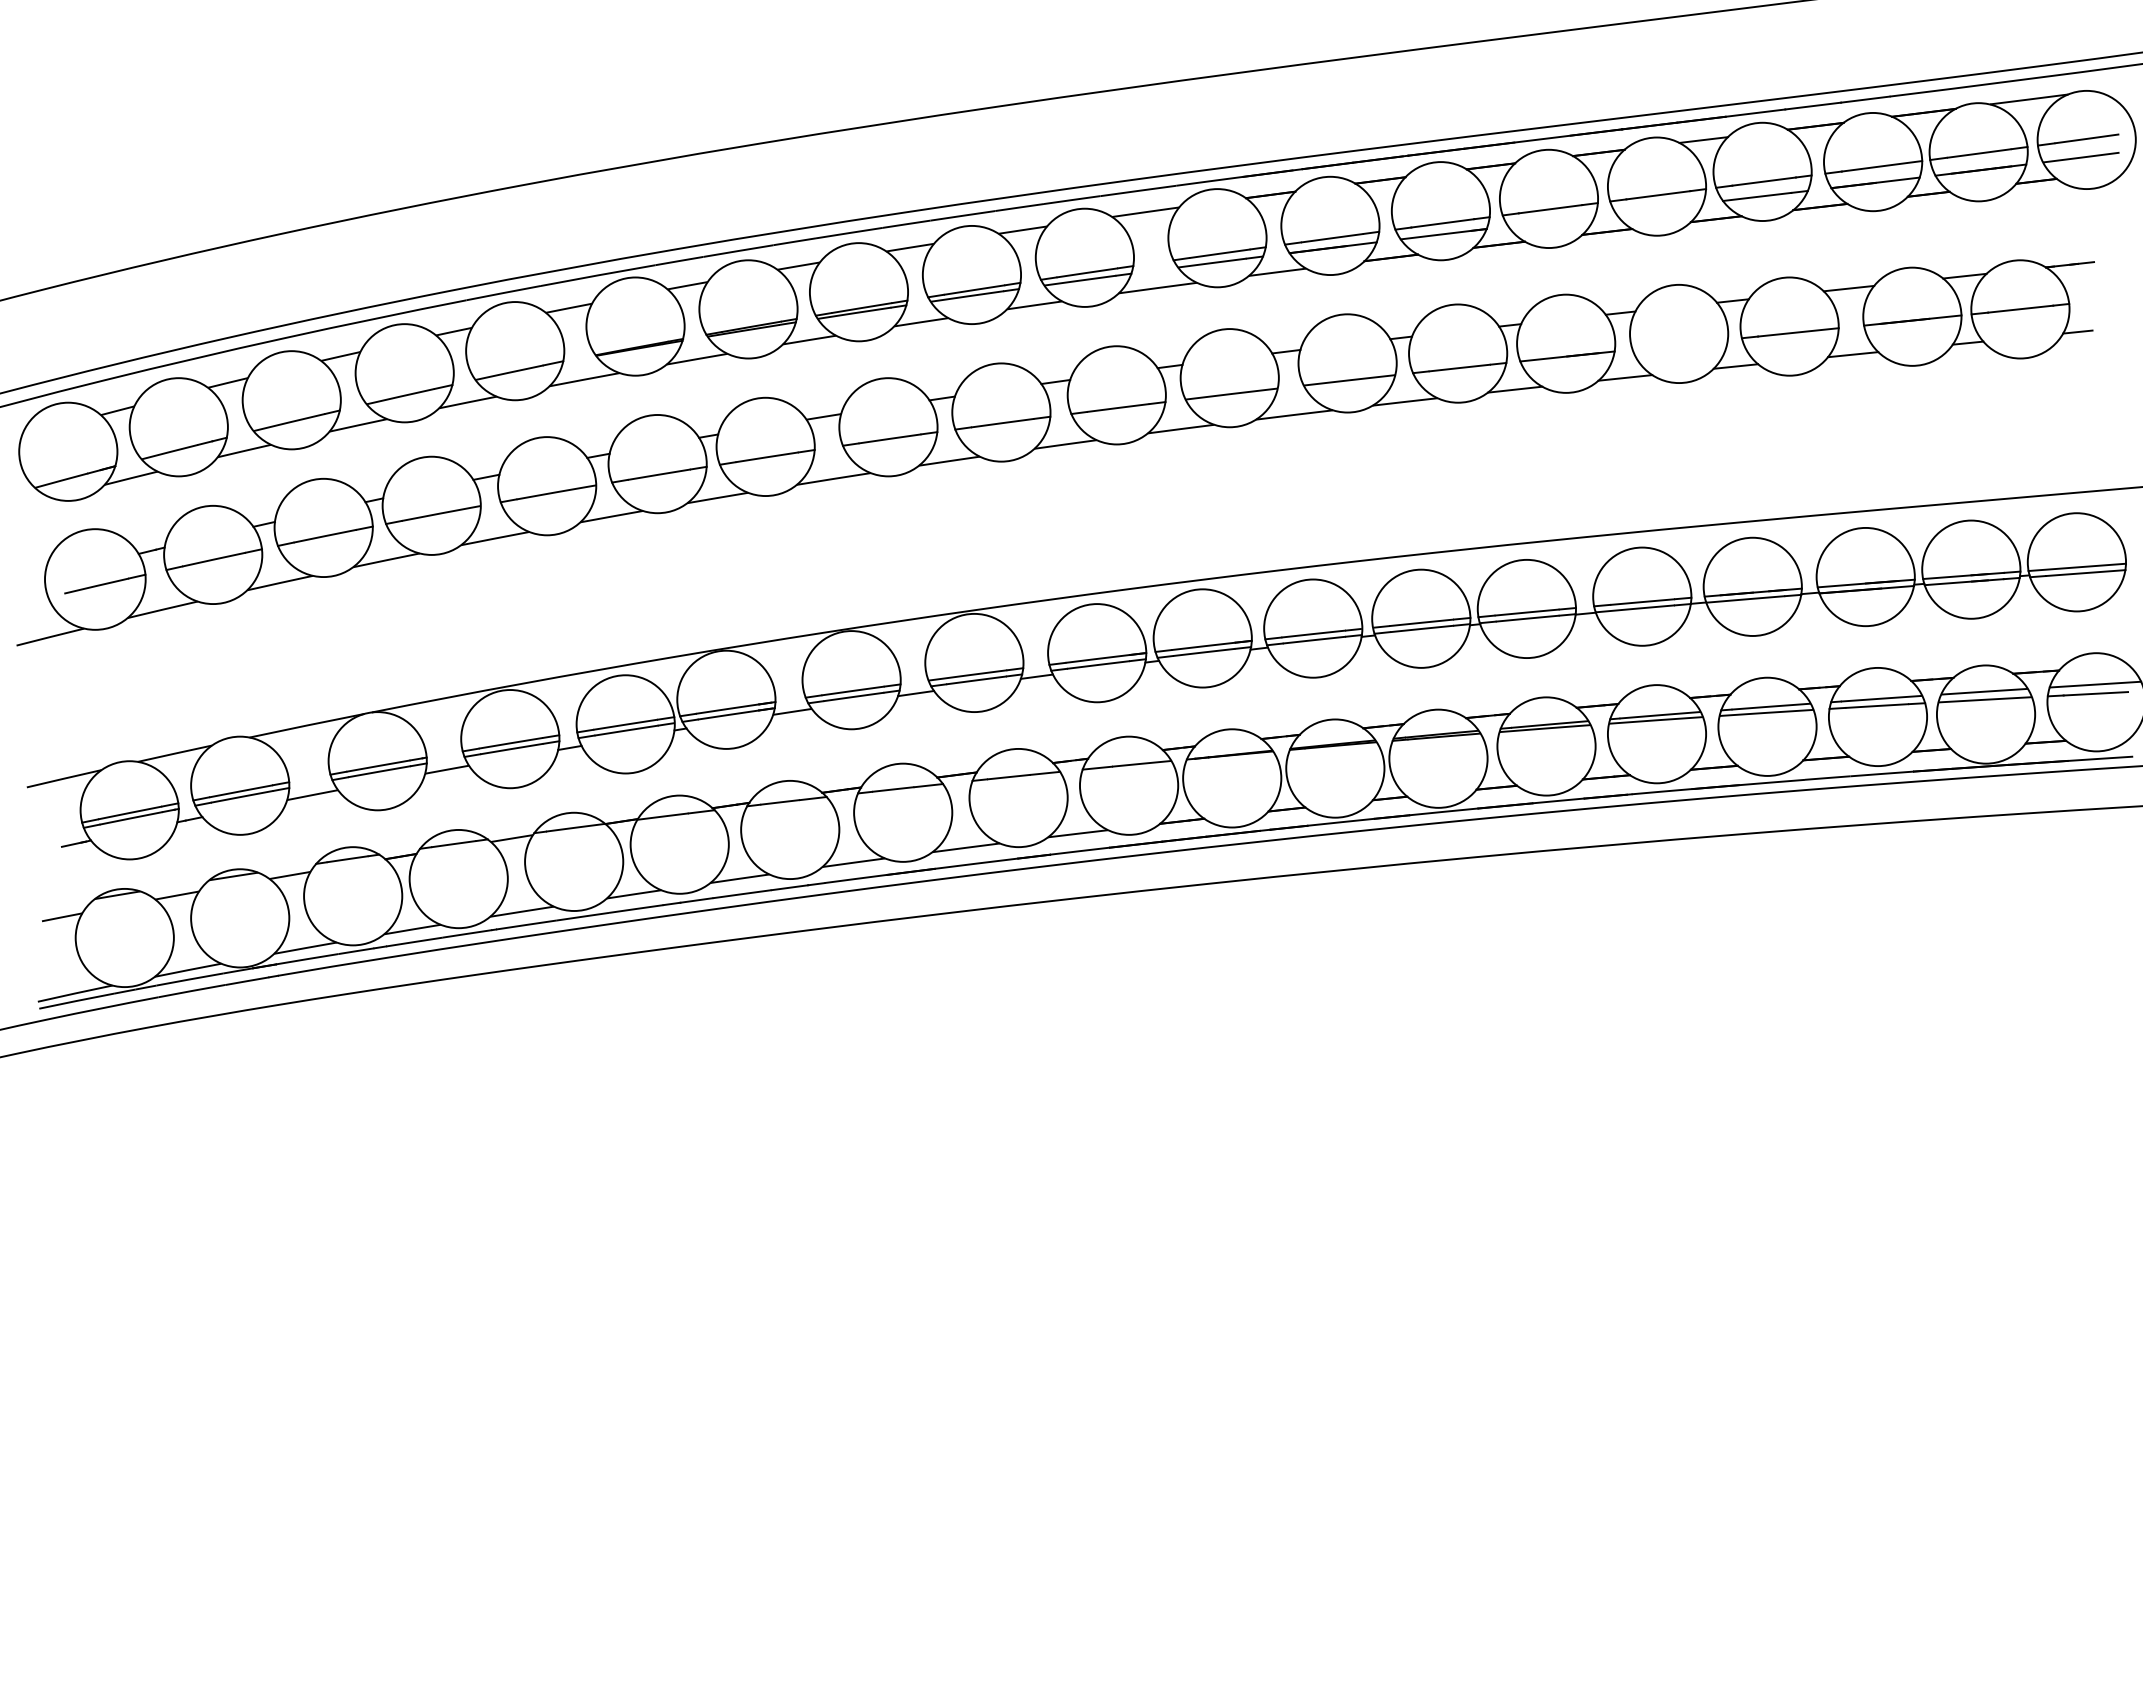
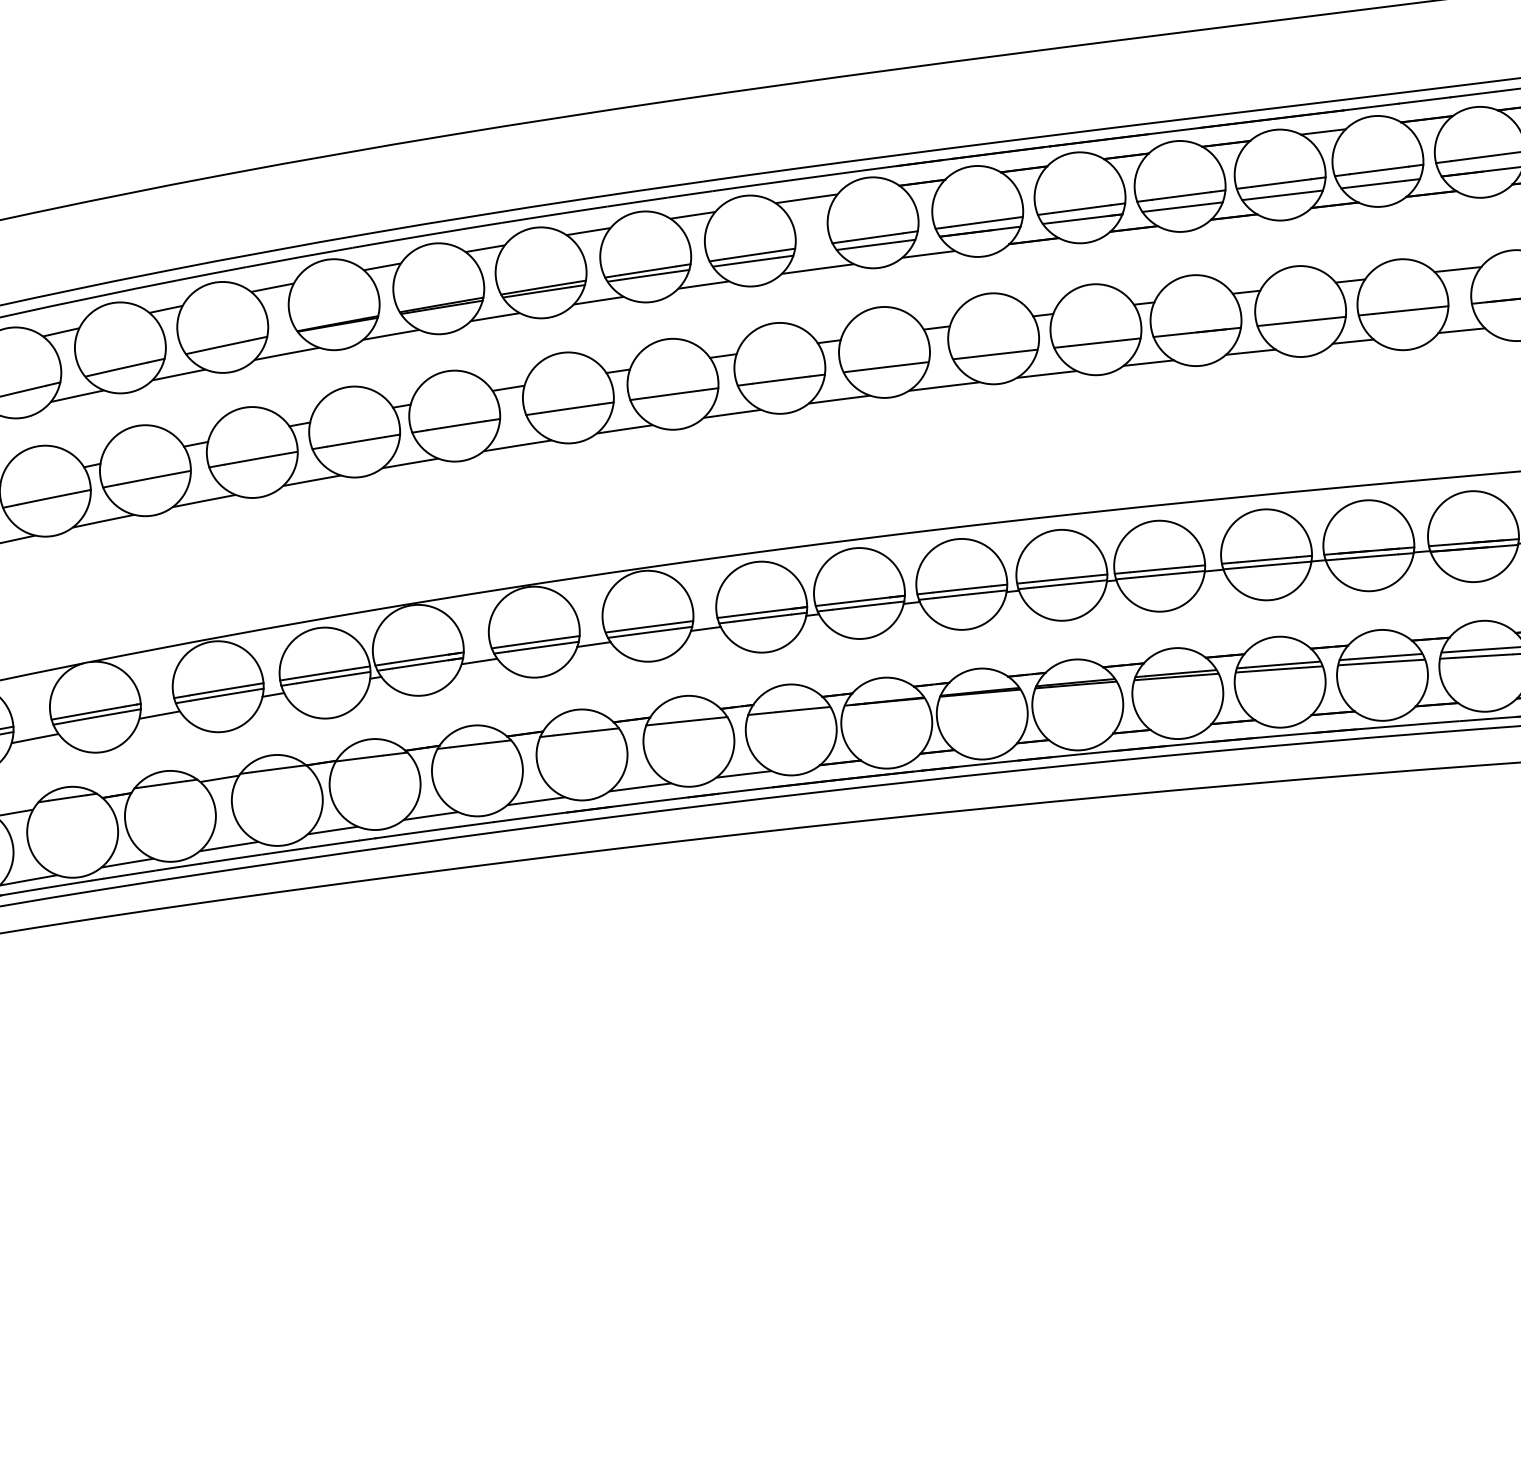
line: (1659, 208) -> (1282, 195), added
line: (1551, 221) -> (1182, 207), added
line: (1679, 344) -> (1300, 321), added

